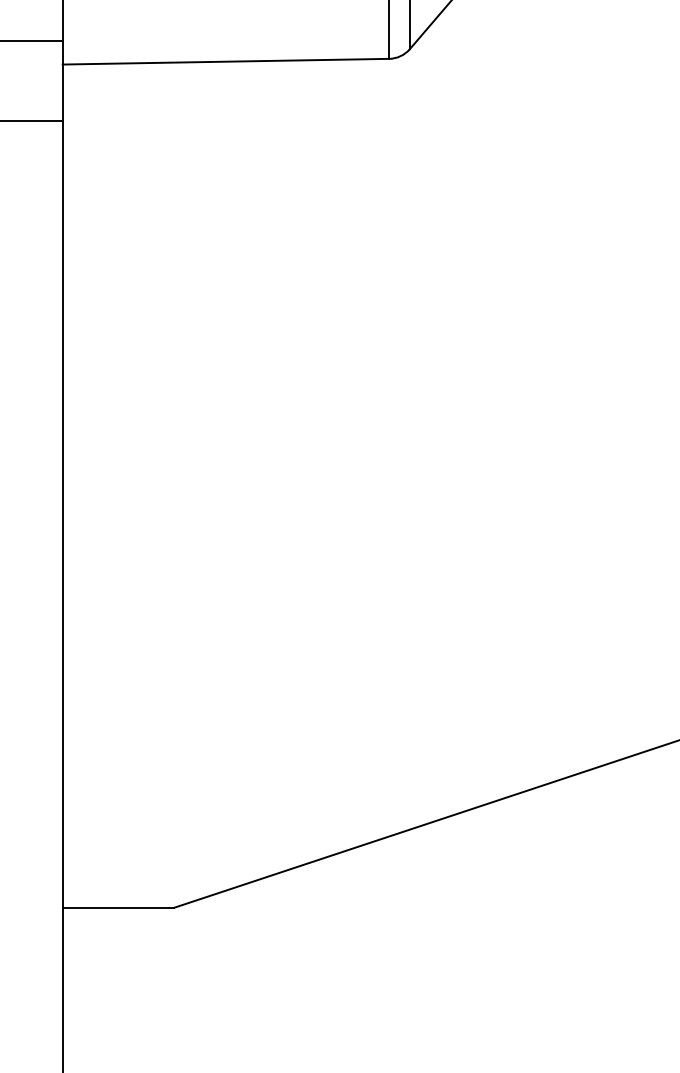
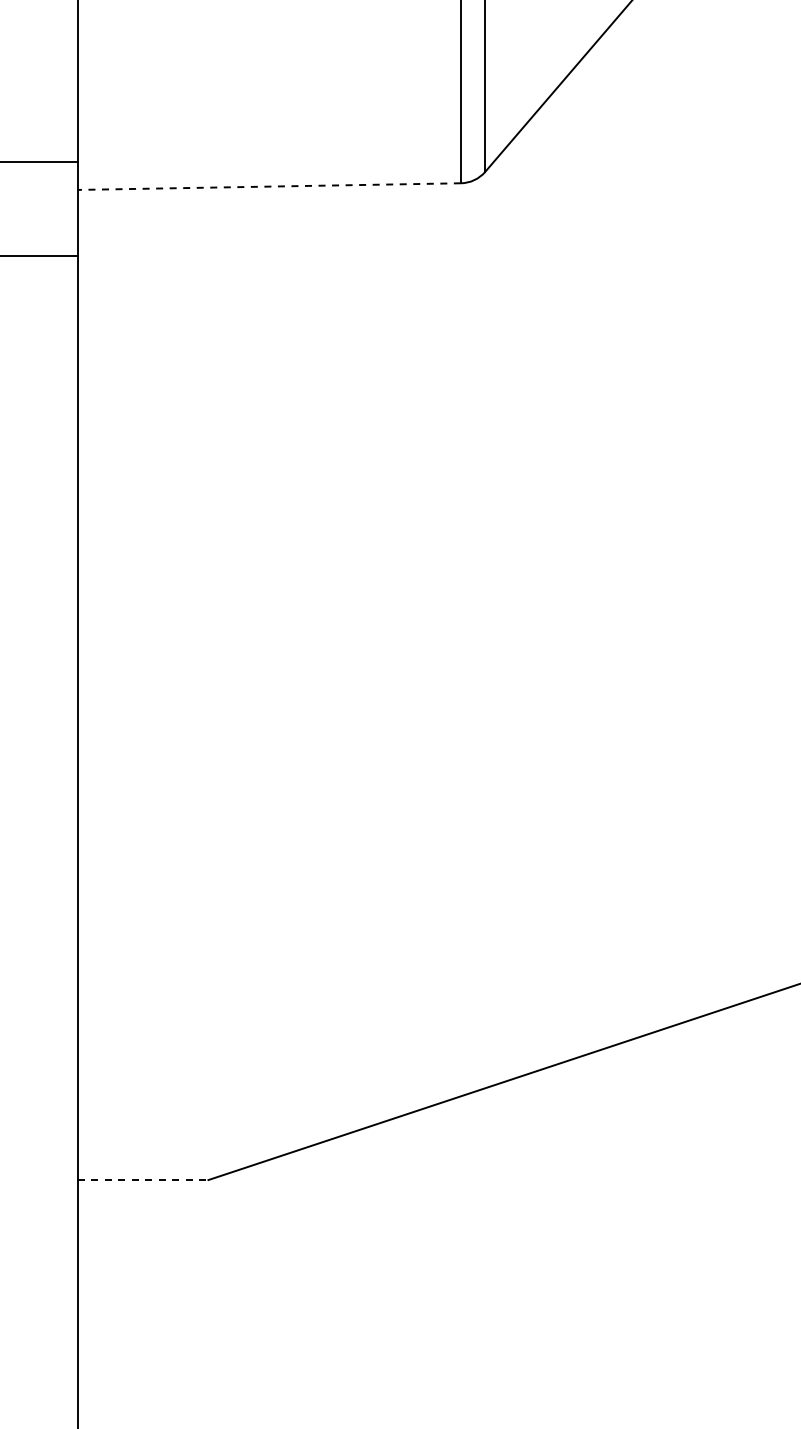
line: (226, 61) -> (269, 186), solid -> dashed
line: (118, 908) -> (143, 1180), solid -> dashed

